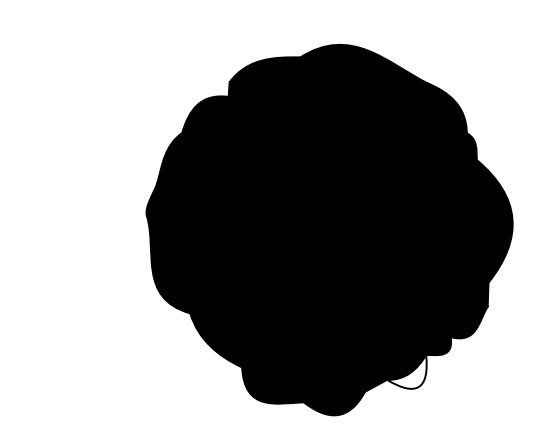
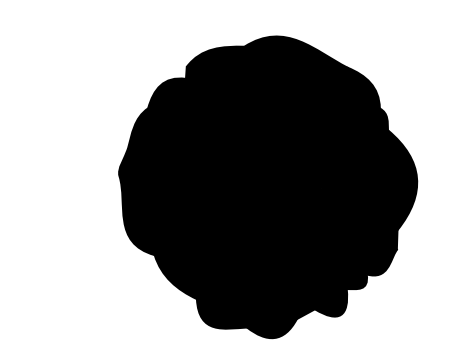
fill: (406, 371) -> (330, 302), added

